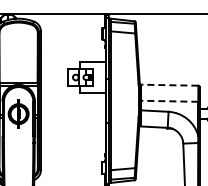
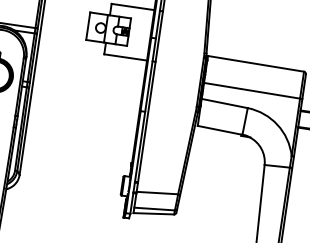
line: (169, 85) -> (255, 64), dashed -> solid
line: (169, 101) -> (251, 91), dashed -> solid

